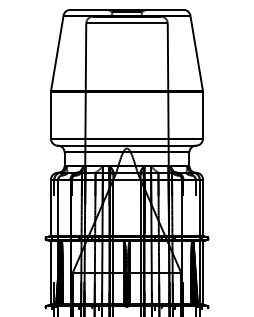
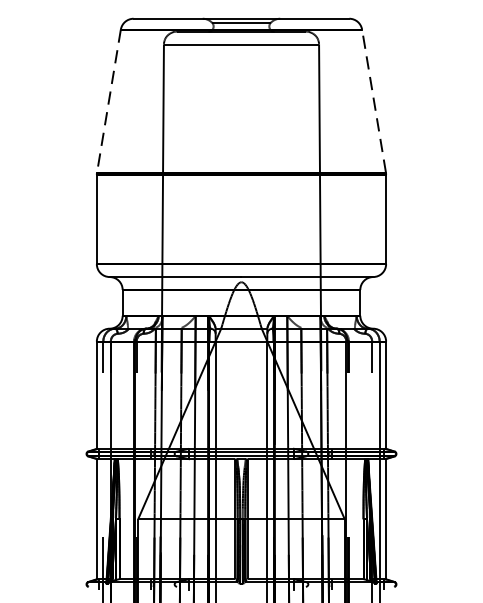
line: (196, 52) -> (373, 99), solid -> dashed
line: (57, 53) -> (109, 101), solid -> dashed

